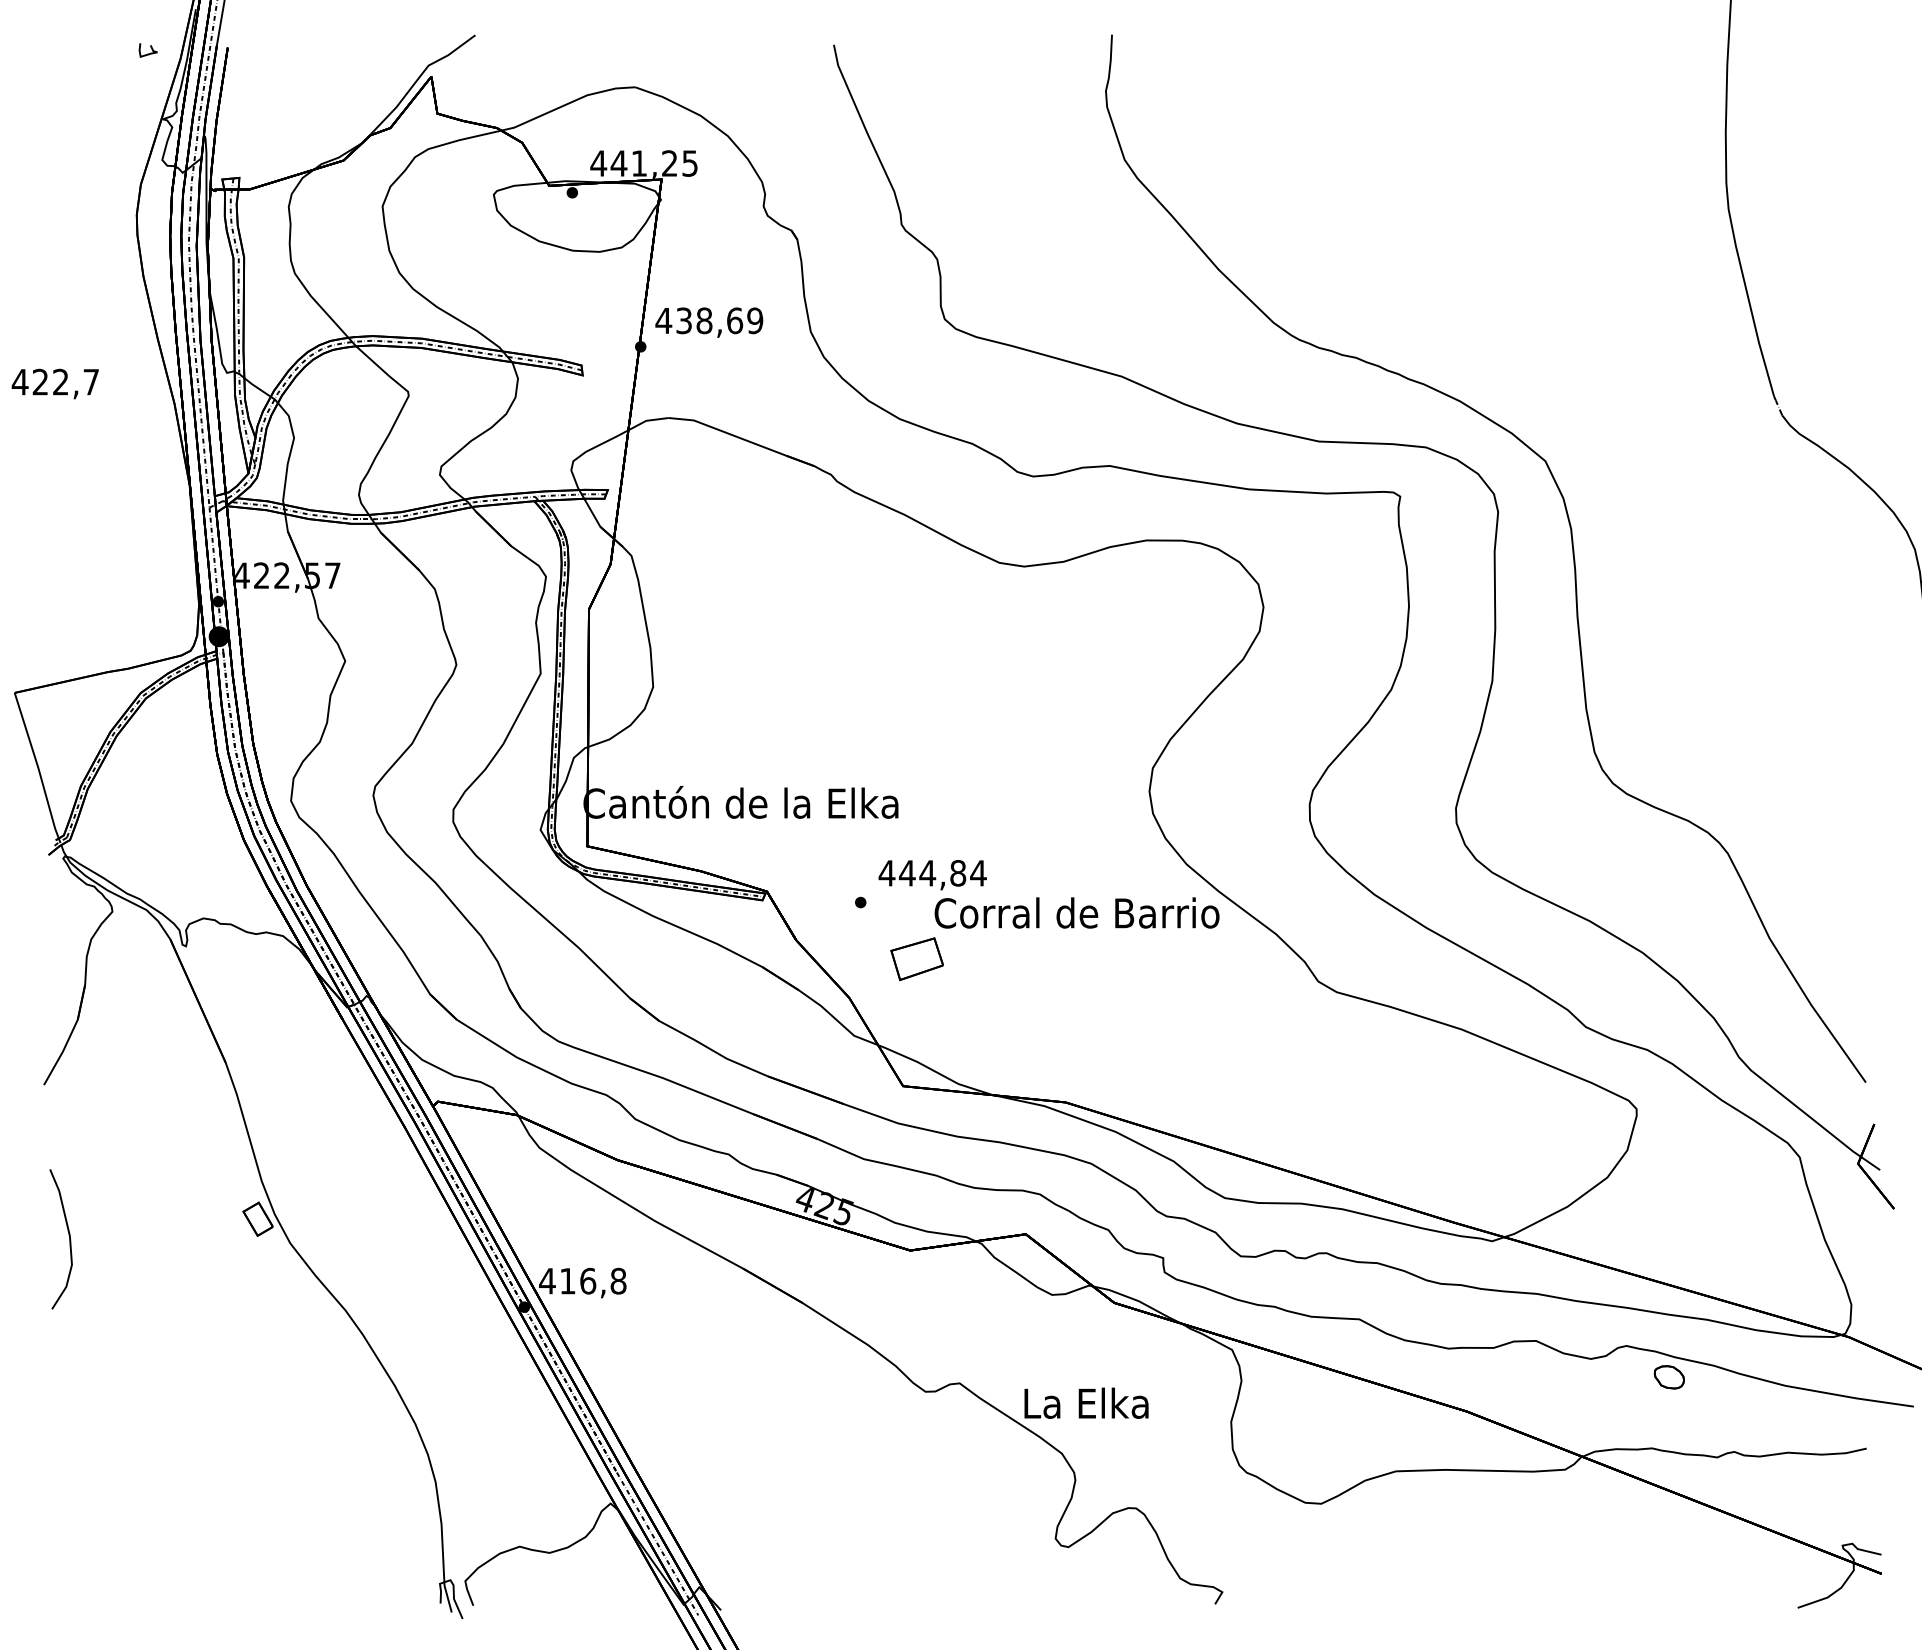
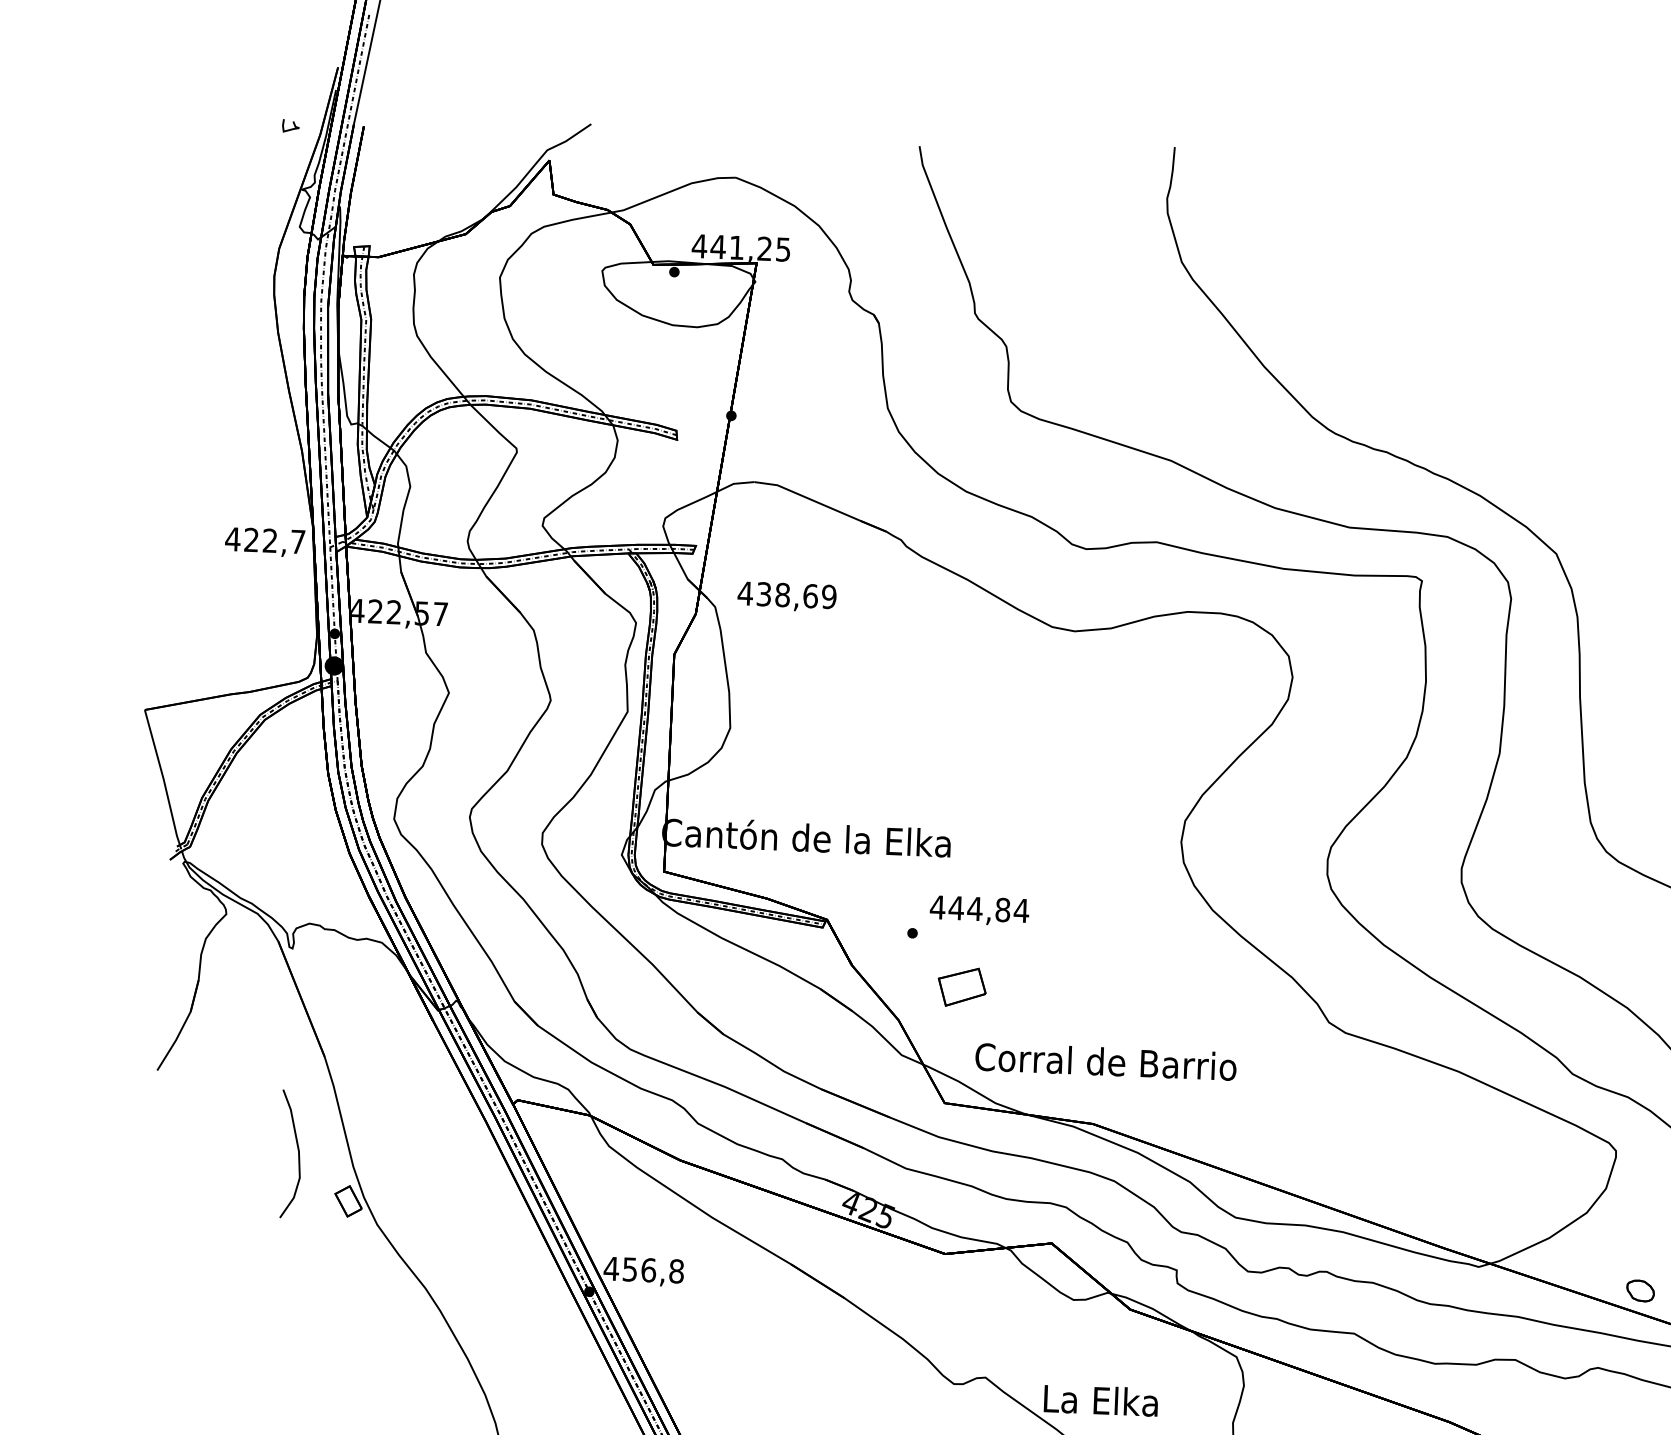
text: (709, 322) -> (787, 596), moved
text: (54, 383) -> (264, 541), moved
text: (1076, 912) -> (1105, 1061), moved
curve: (68, 1235) -> (297, 1150), moved
text: (567, 1281) -> (629, 1269), 416,8 -> 456,8
part: (1668, 1377) -> (1639, 1291), moved

